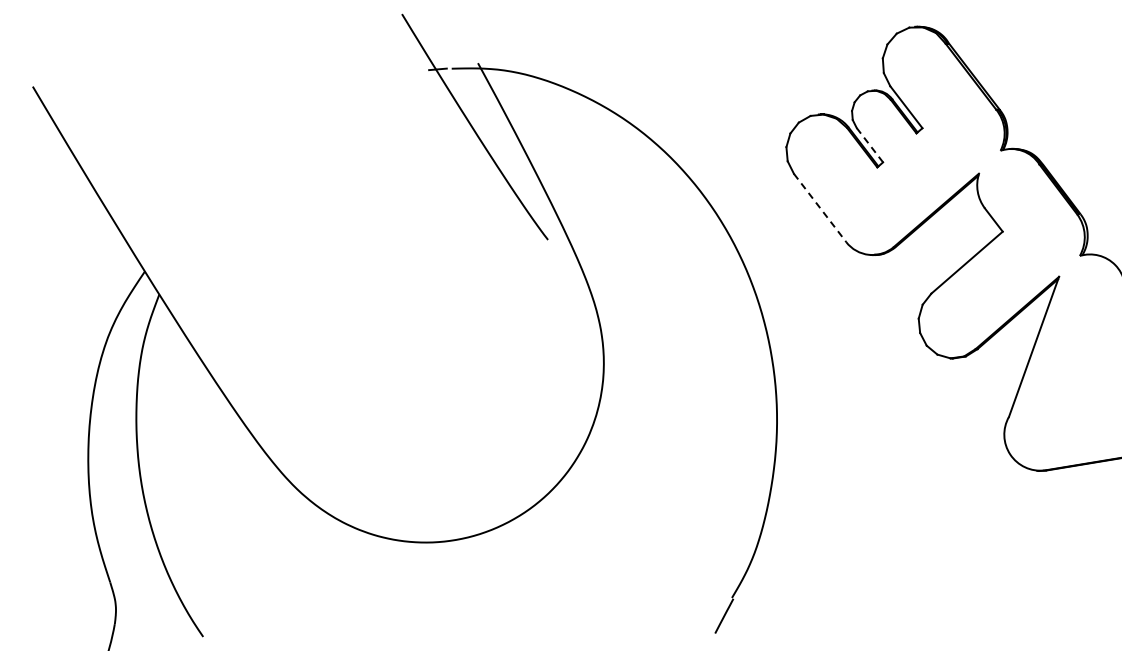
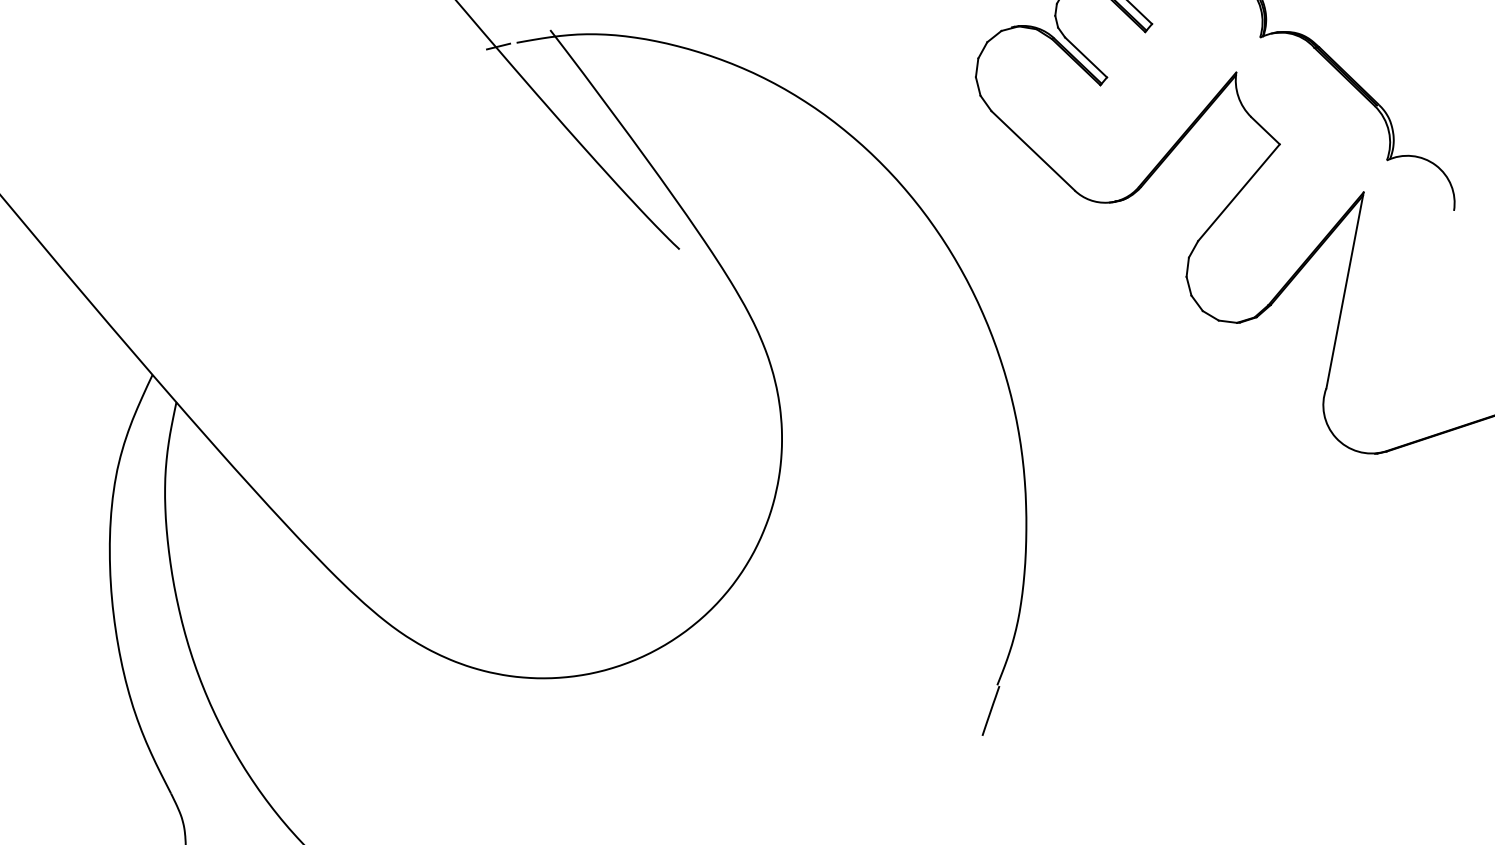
line: (869, 145) -> (1085, 57), dashed -> solid
line: (820, 207) -> (1033, 150), dashed -> solid

